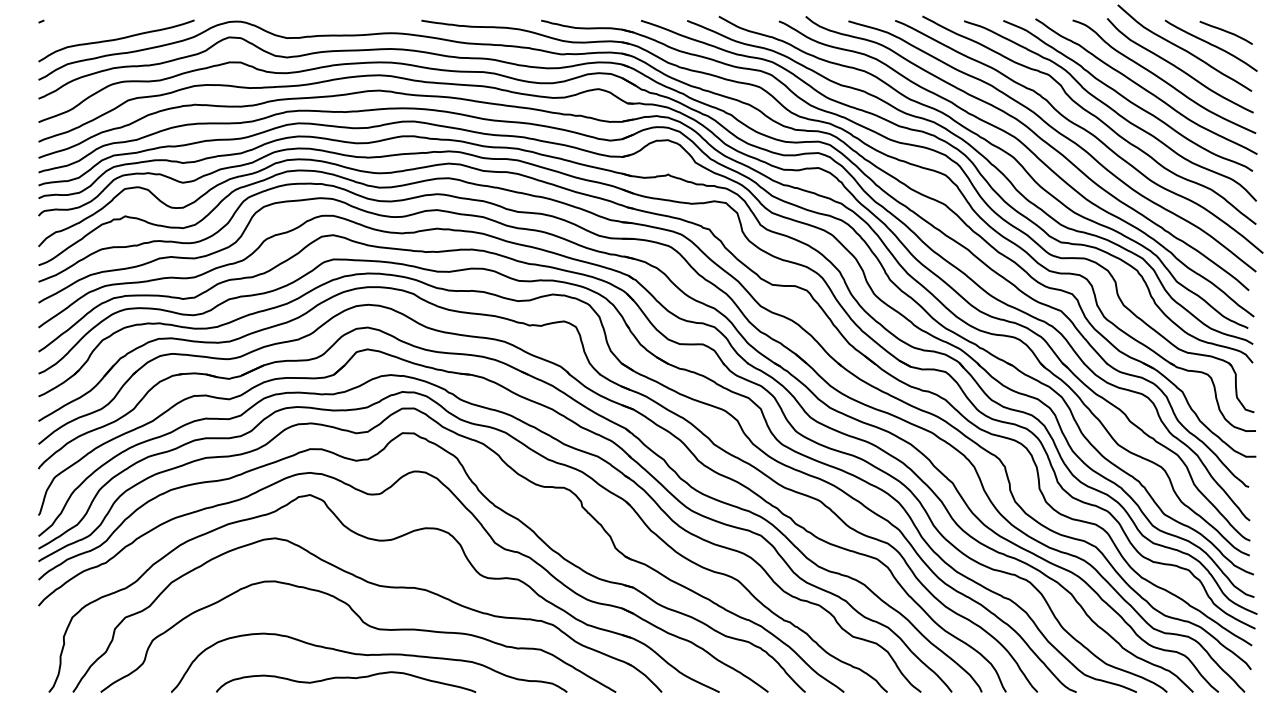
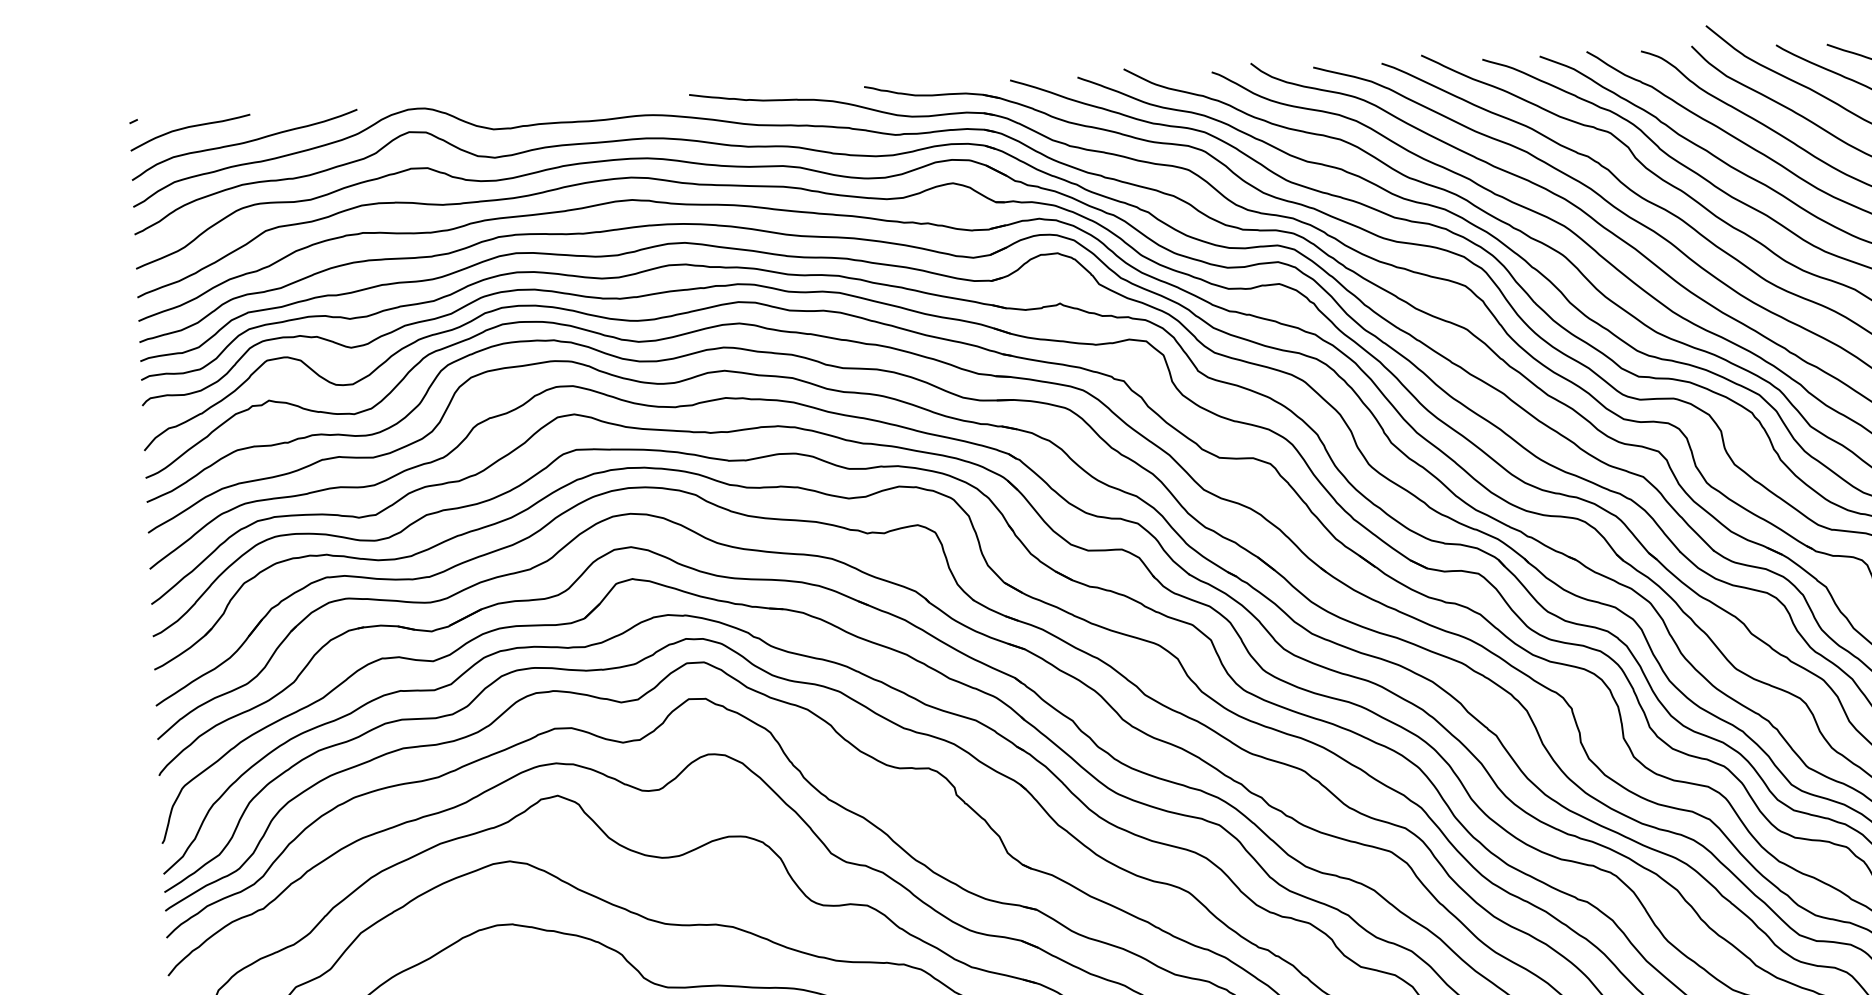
curve: (78, 28) -> (188, 129), added

